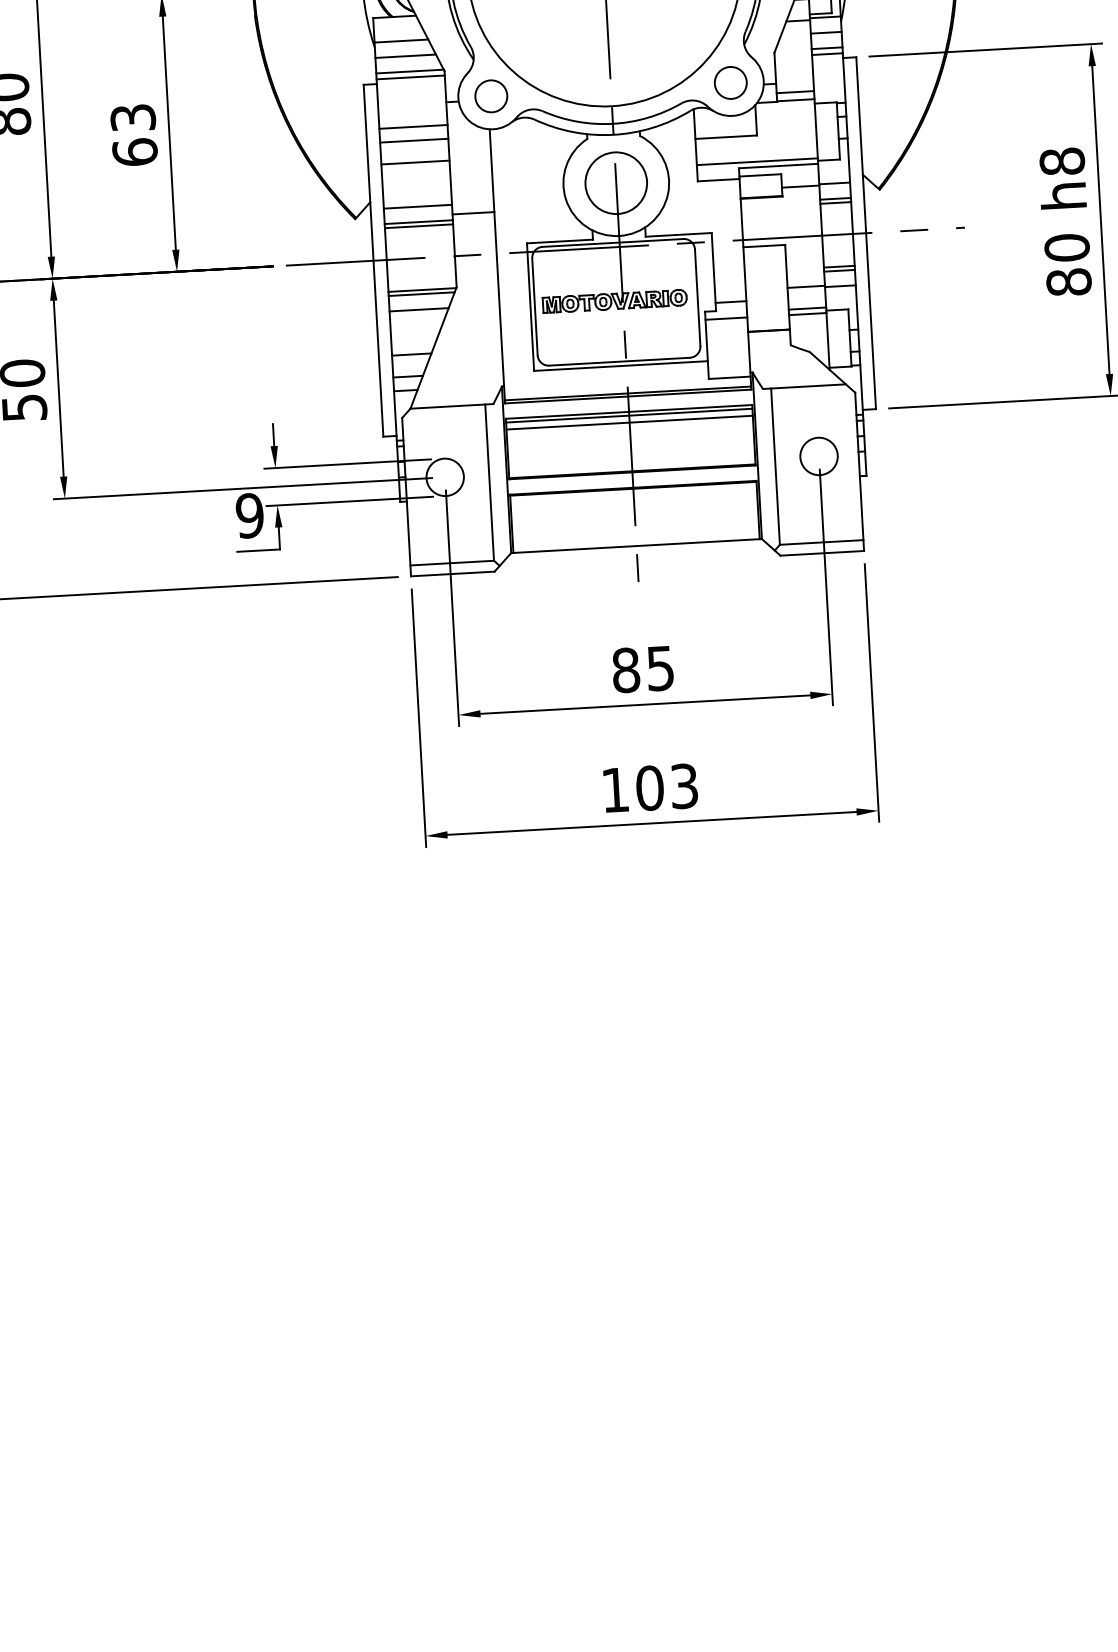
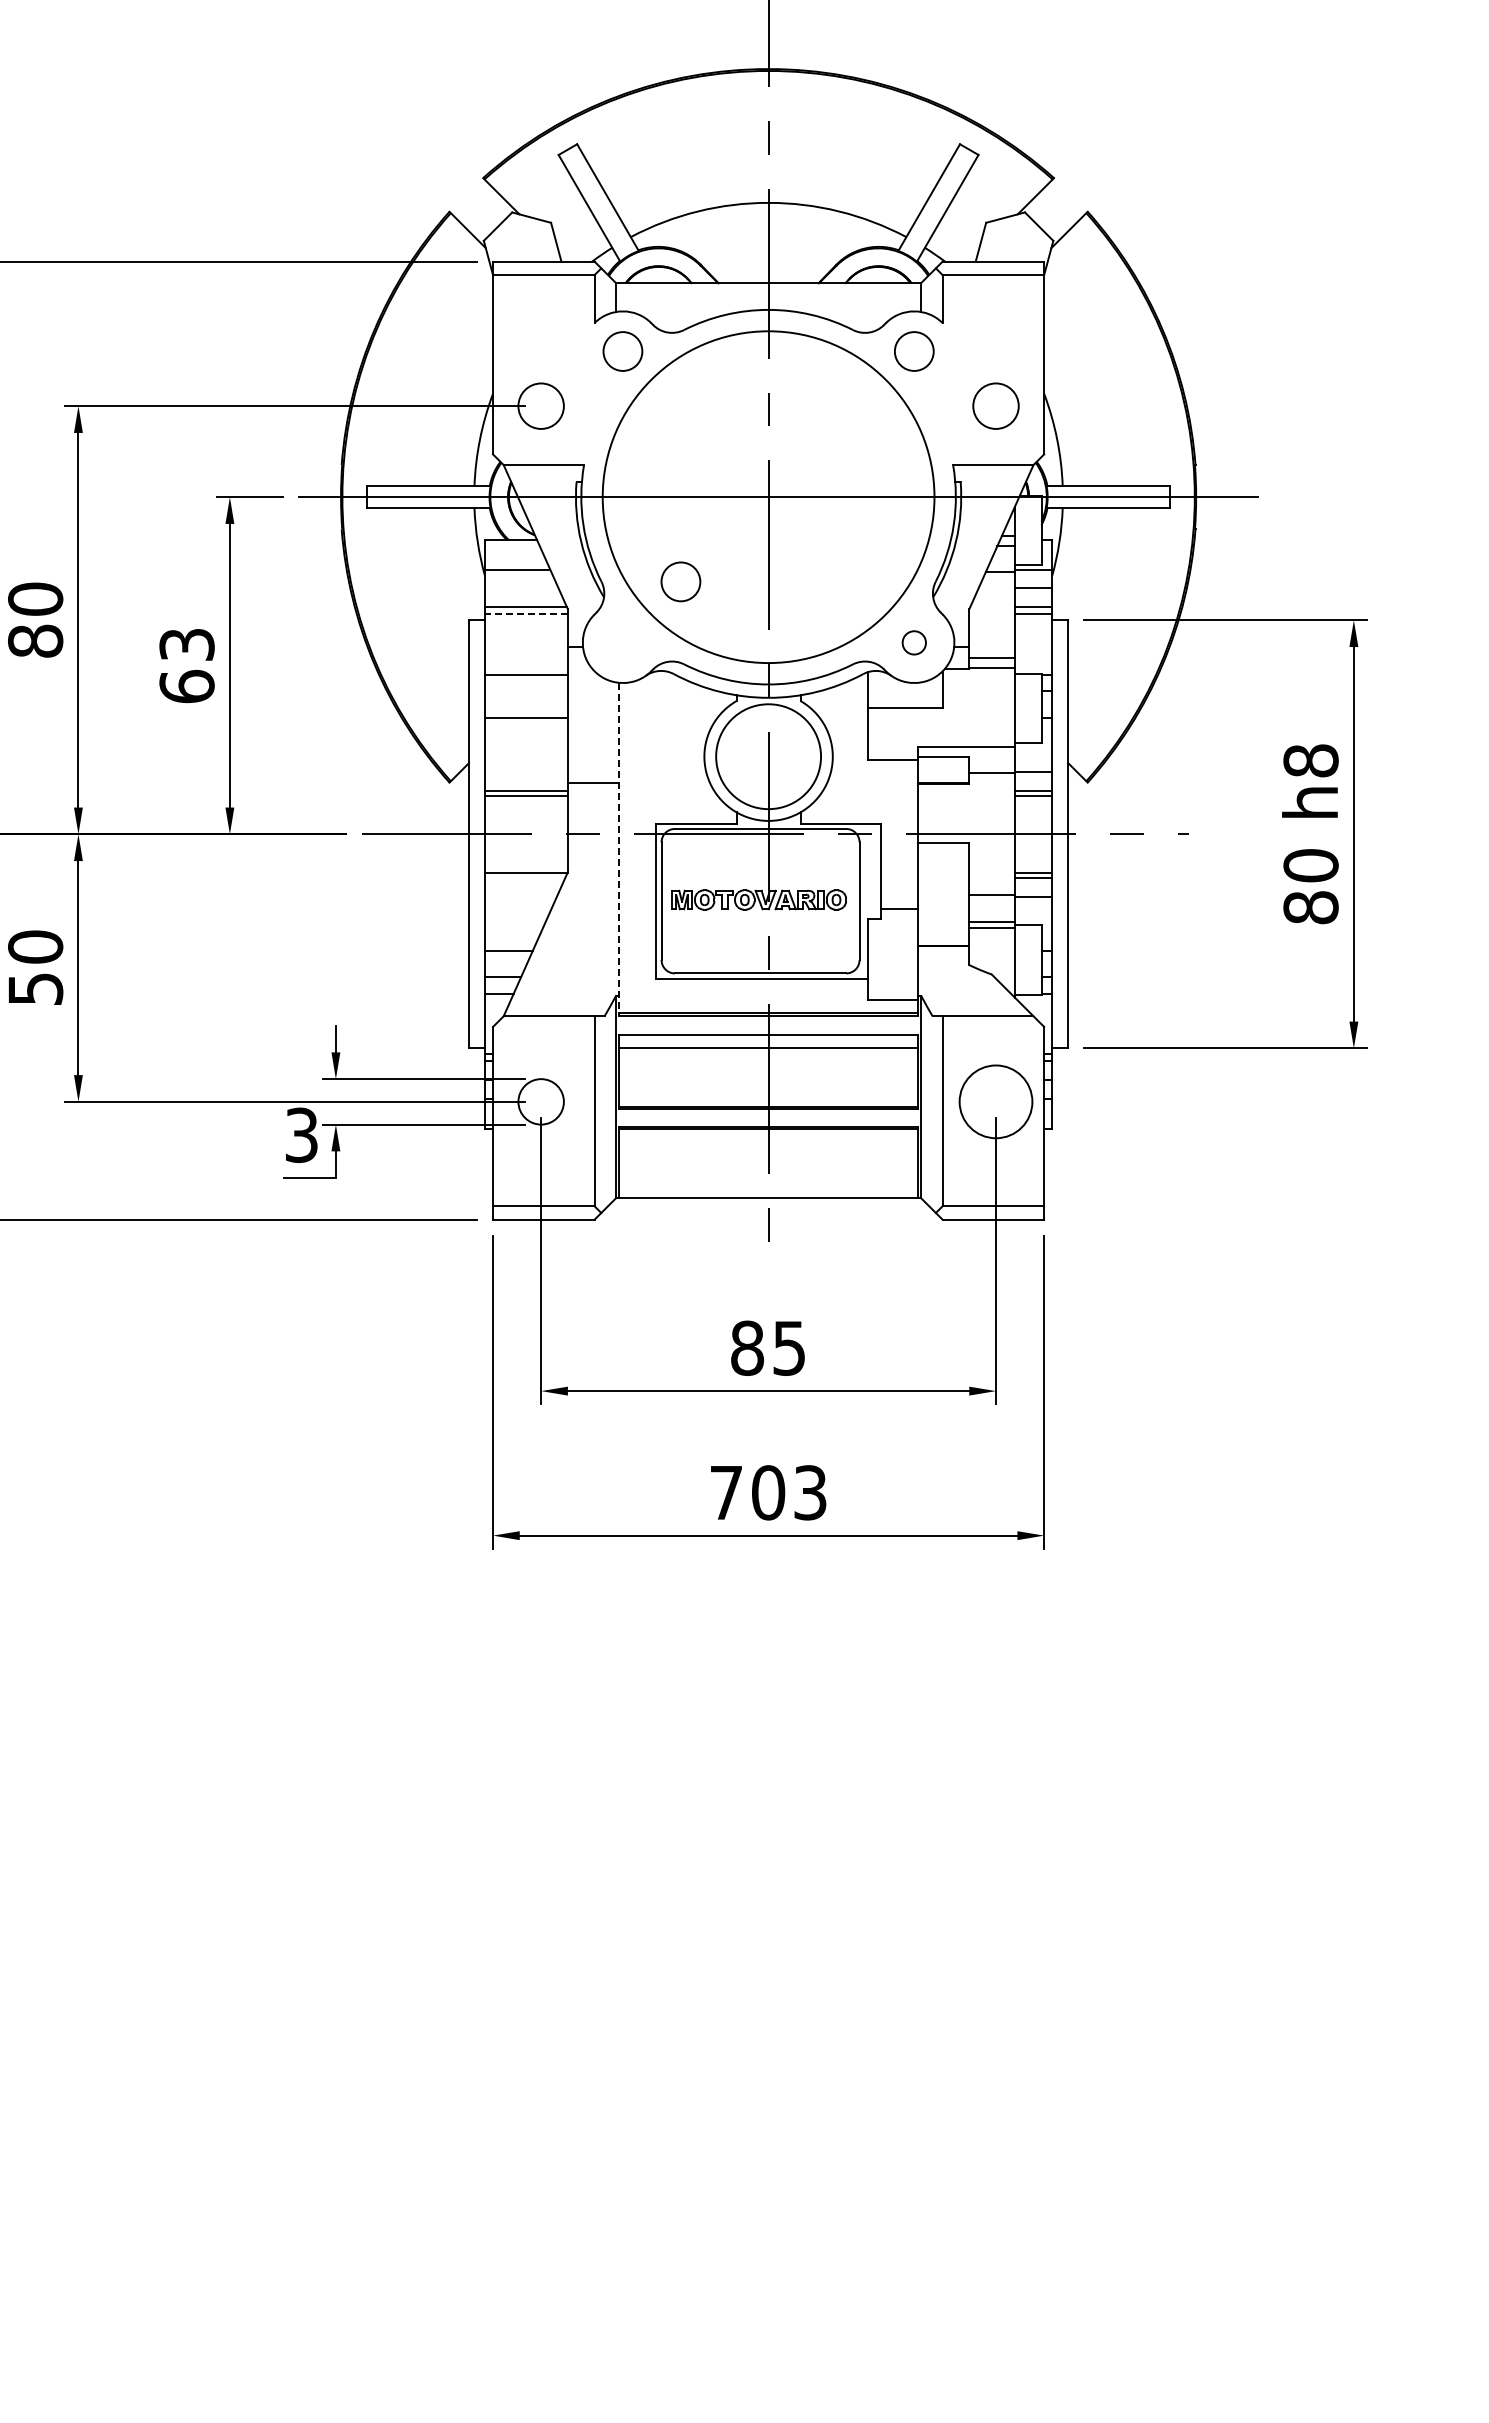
line: (405, 56) -> (521, 588), removed
line: (409, 77) -> (525, 614), solid -> dashed
circle: (730, 82) -> (913, 642), size x0.6
circle: (490, 96) -> (680, 581), moved
line: (413, 140) -> (525, 691), removed
line: (756, 161) -> (940, 740), removed
circle: (616, 183) -> (768, 756), size x1.4
line: (417, 206) -> (525, 771), removed
line: (497, 266) -> (618, 849), solid -> dashed
line: (421, 294) -> (524, 878), removed
line: (418, 309) -> (520, 896), removed
line: (726, 318) -> (892, 928), removed
line: (629, 415) -> (768, 1039), removed
circle: (818, 456) -> (995, 1101), size x1.6
text: (249, 515) -> (301, 1134), 9 -> 3
text: (615, 789) -> (726, 1492), 103 -> 703

